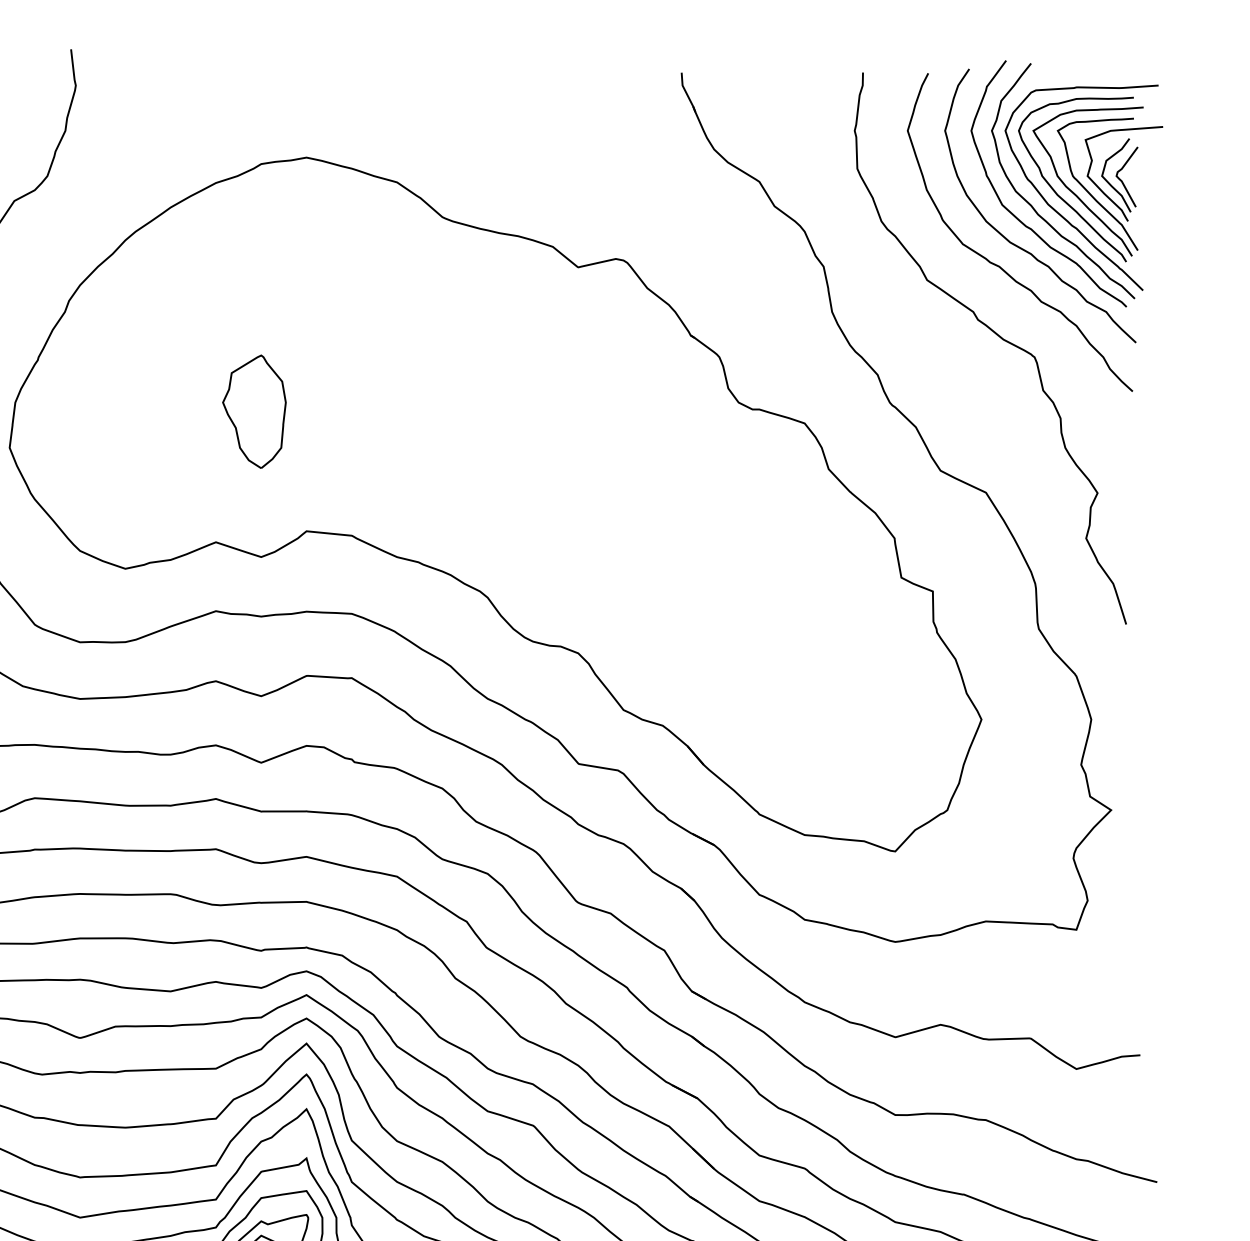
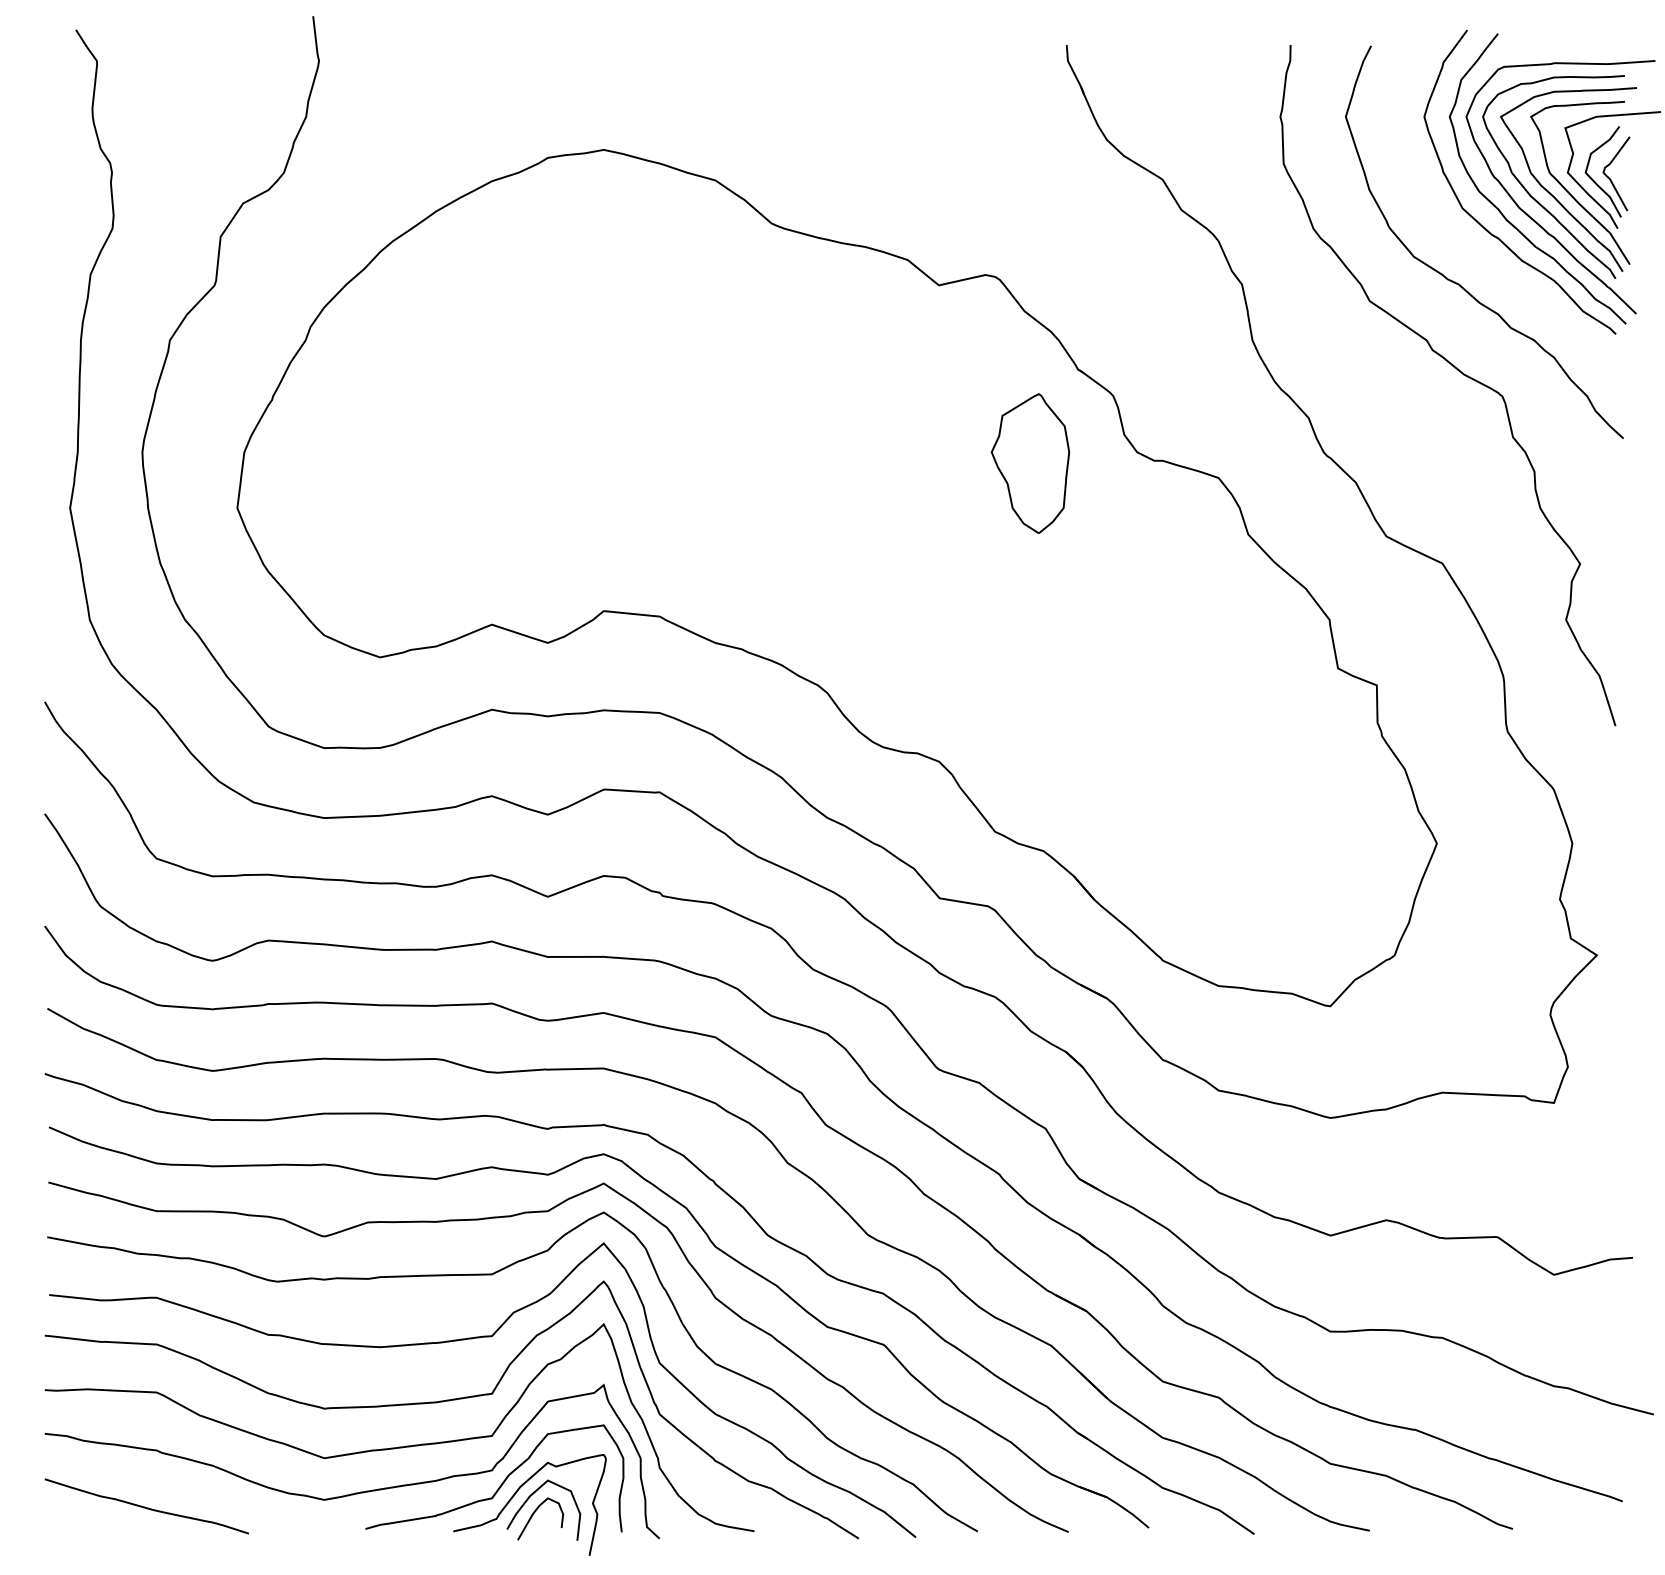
curve: (1019, 246) -> (1483, 259), removed
part: (254, 411) -> (1030, 463), moved

